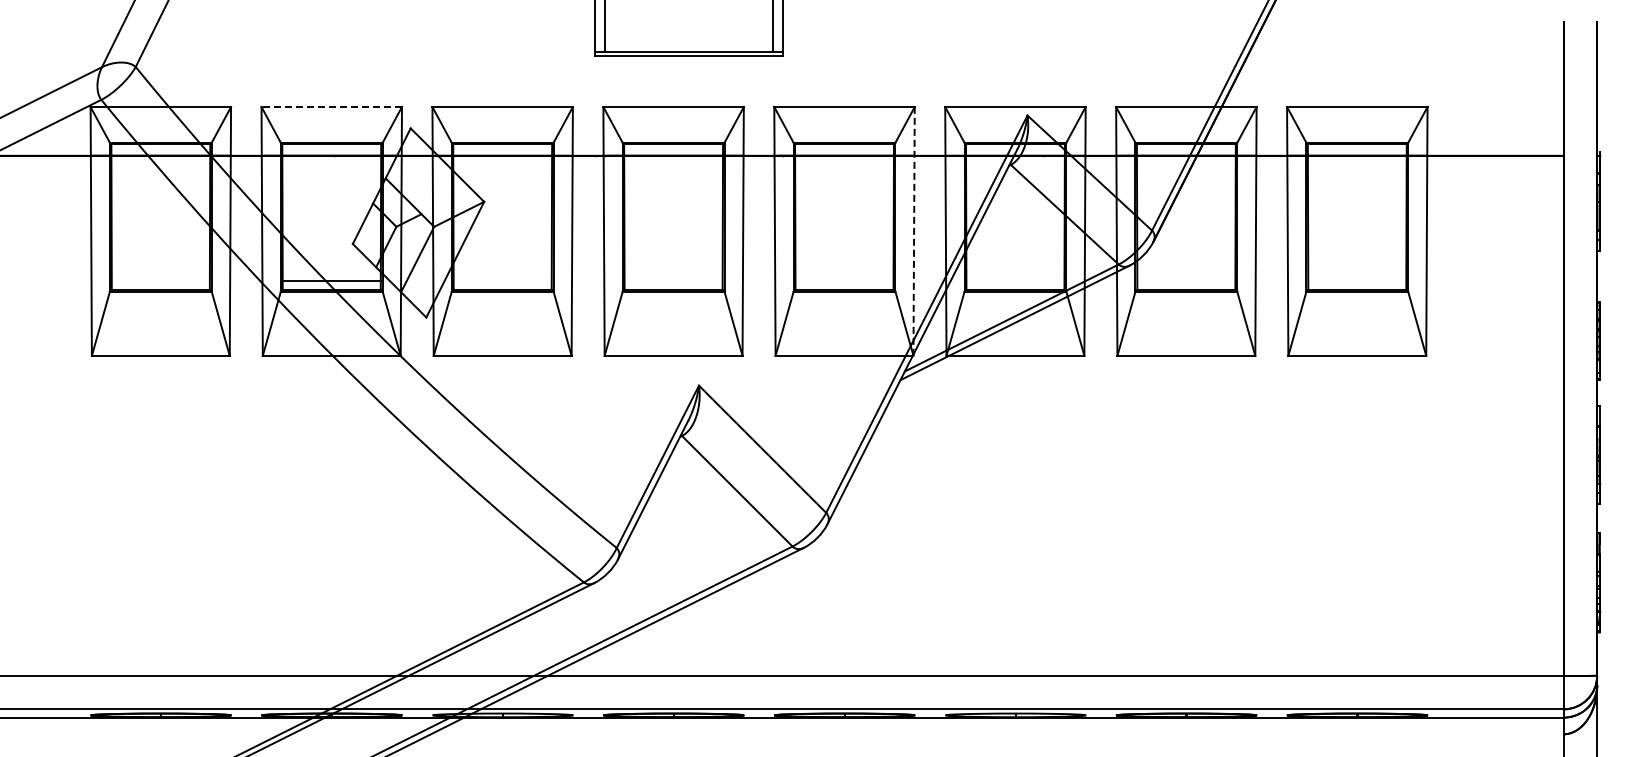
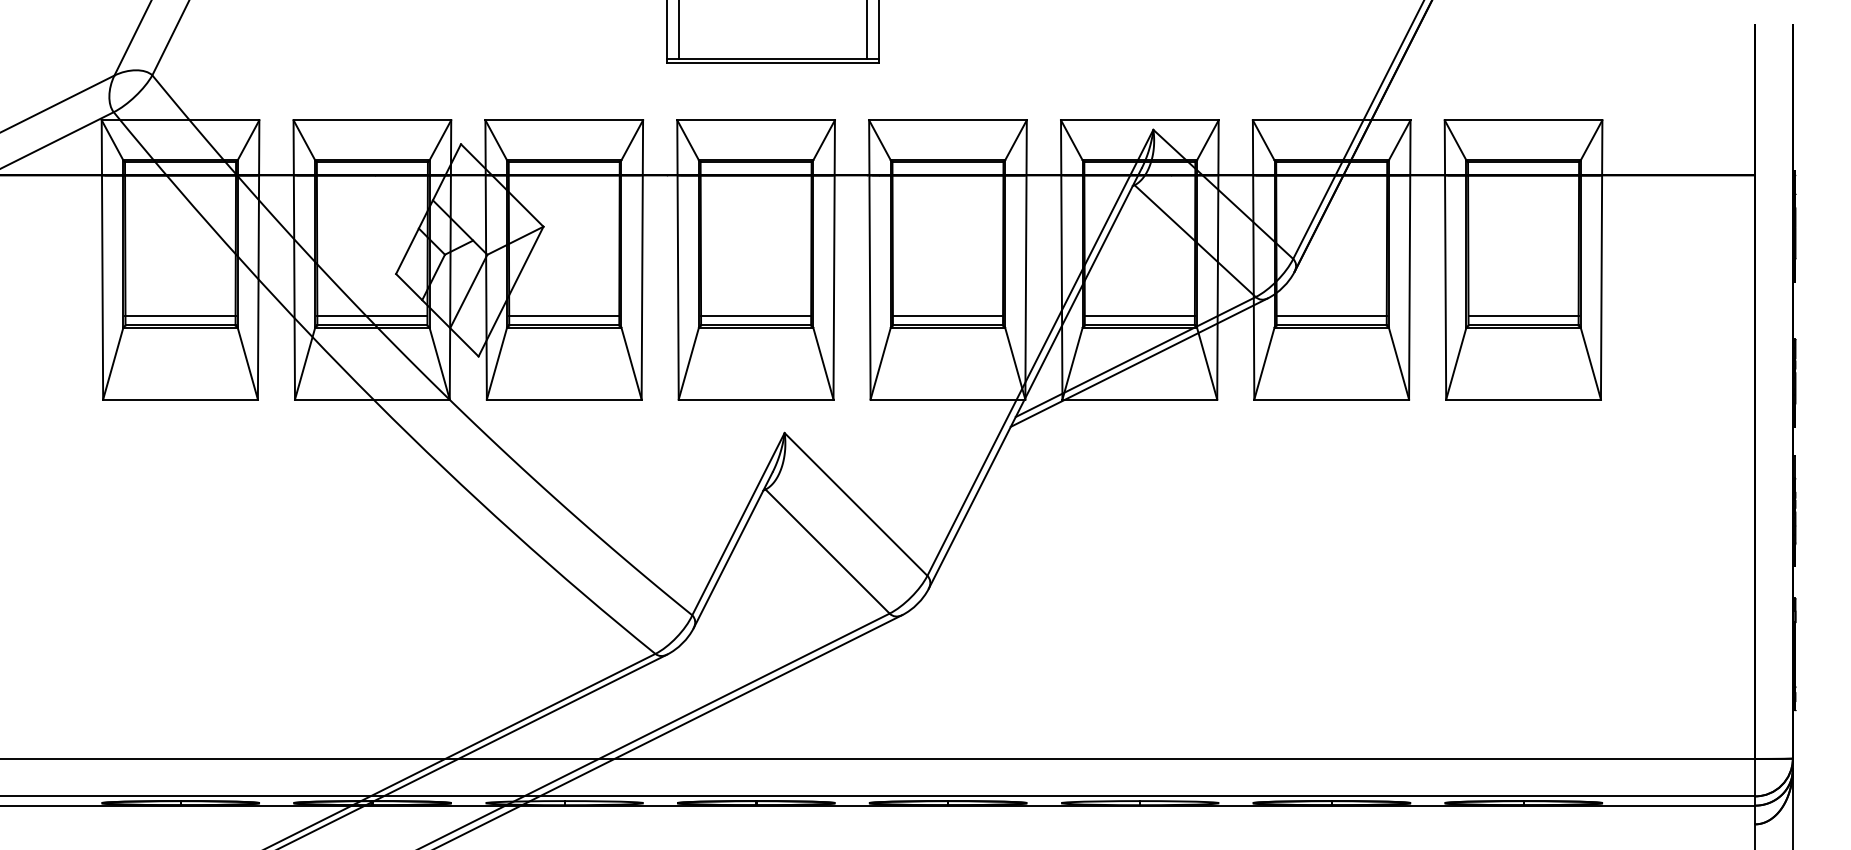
line: (331, 107) -> (372, 120), dashed -> solid
line: (914, 230) -> (1026, 258), dashed -> solid
line: (160, 281) -> (180, 316), added
line: (502, 281) -> (564, 316), added
line: (673, 281) -> (756, 316), added
line: (844, 281) -> (947, 316), added
line: (1015, 281) -> (1139, 316), added
line: (1186, 281) -> (1331, 316), added
line: (1357, 281) -> (1523, 316), added

